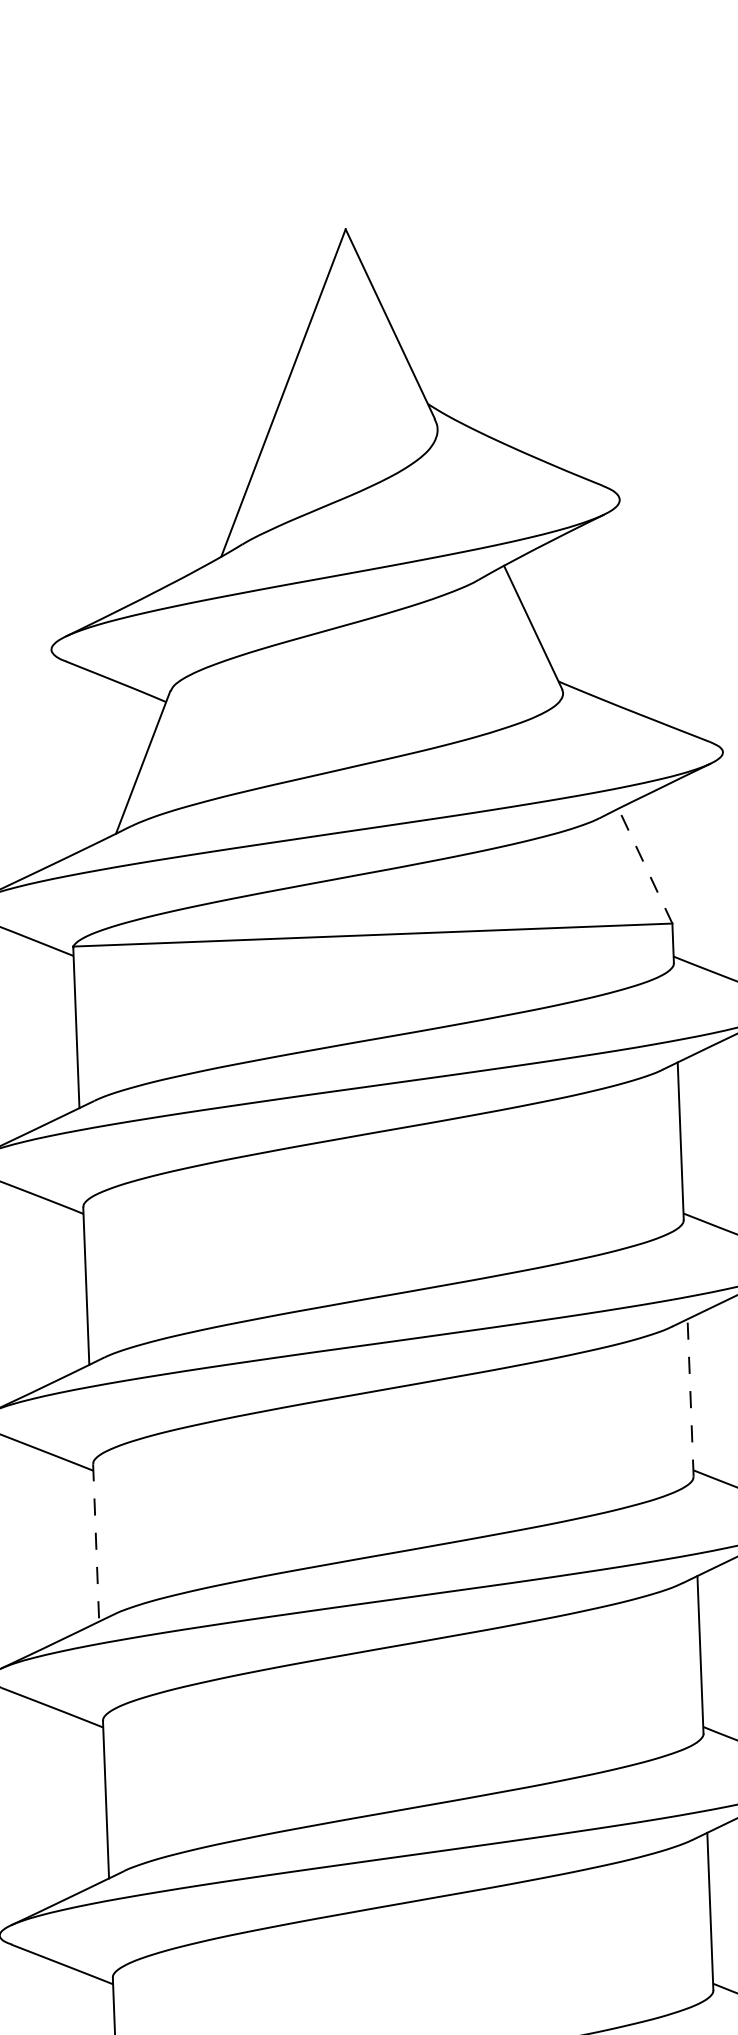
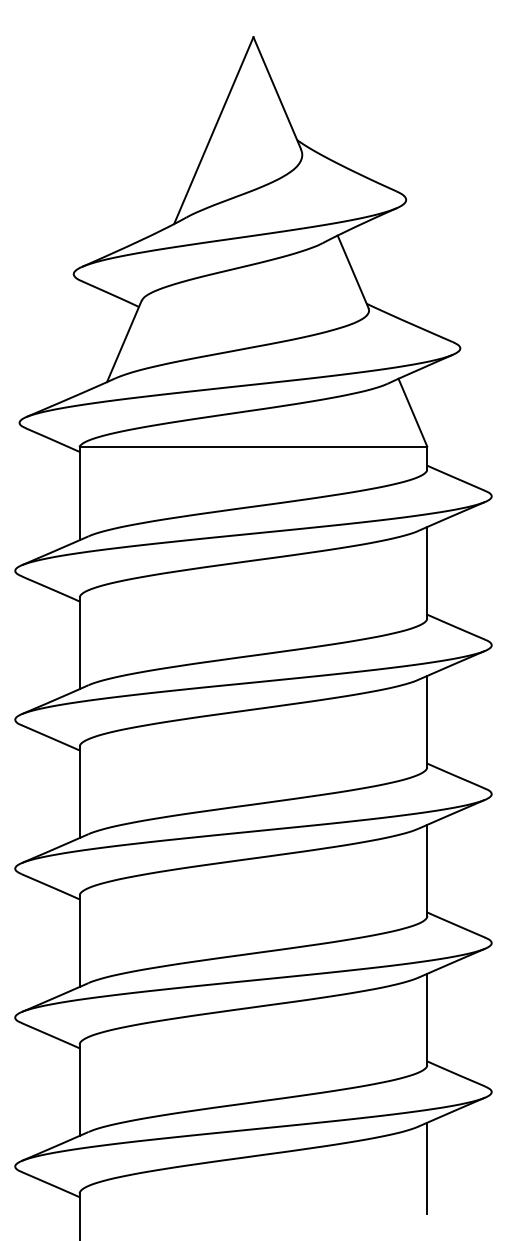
line: (644, 865) -> (412, 412), dashed -> solid
line: (691, 1397) -> (427, 721), dashed -> solid
line: (95, 1543) -> (79, 792), dashed -> solid

